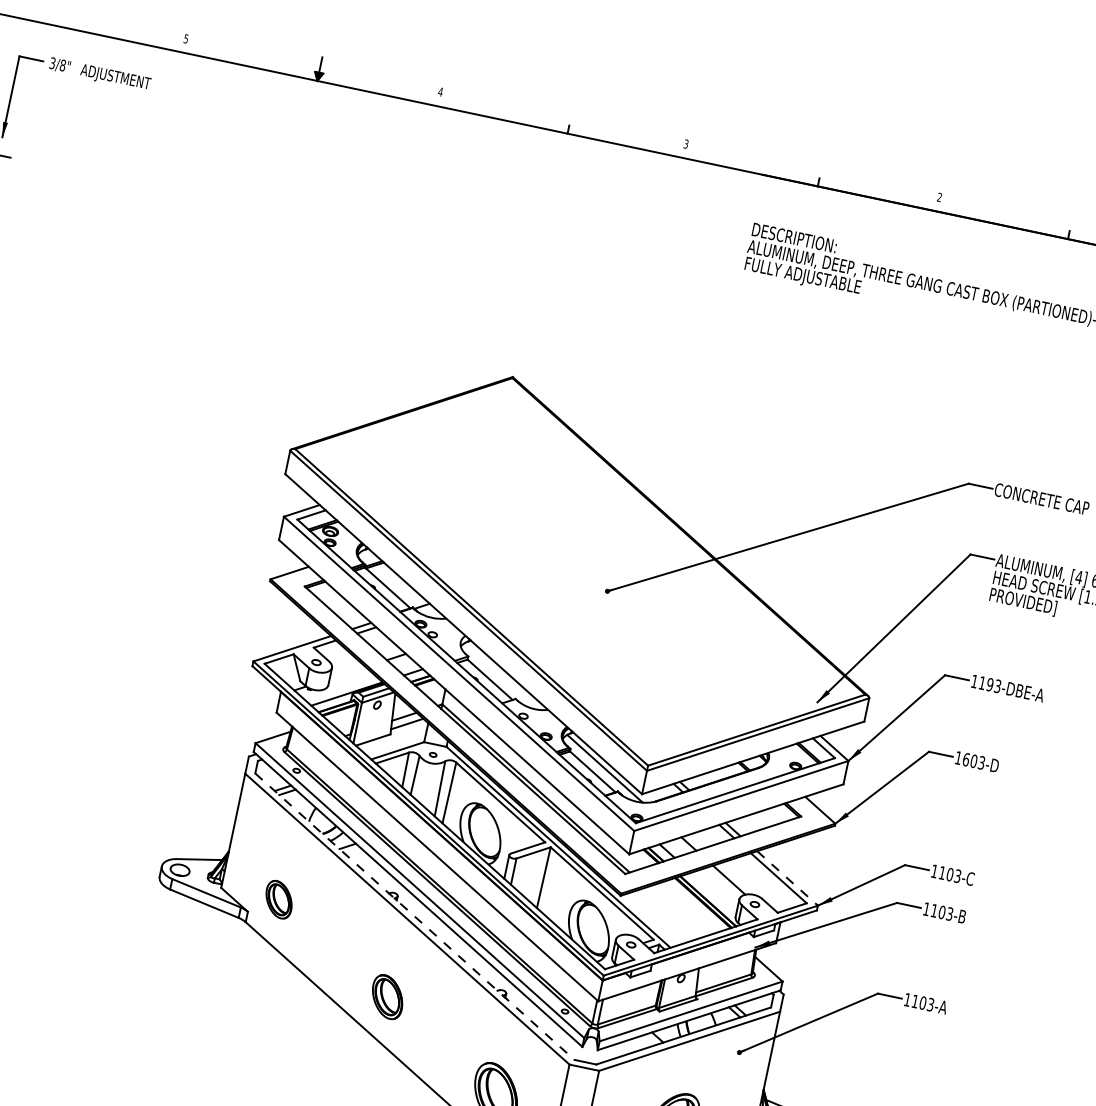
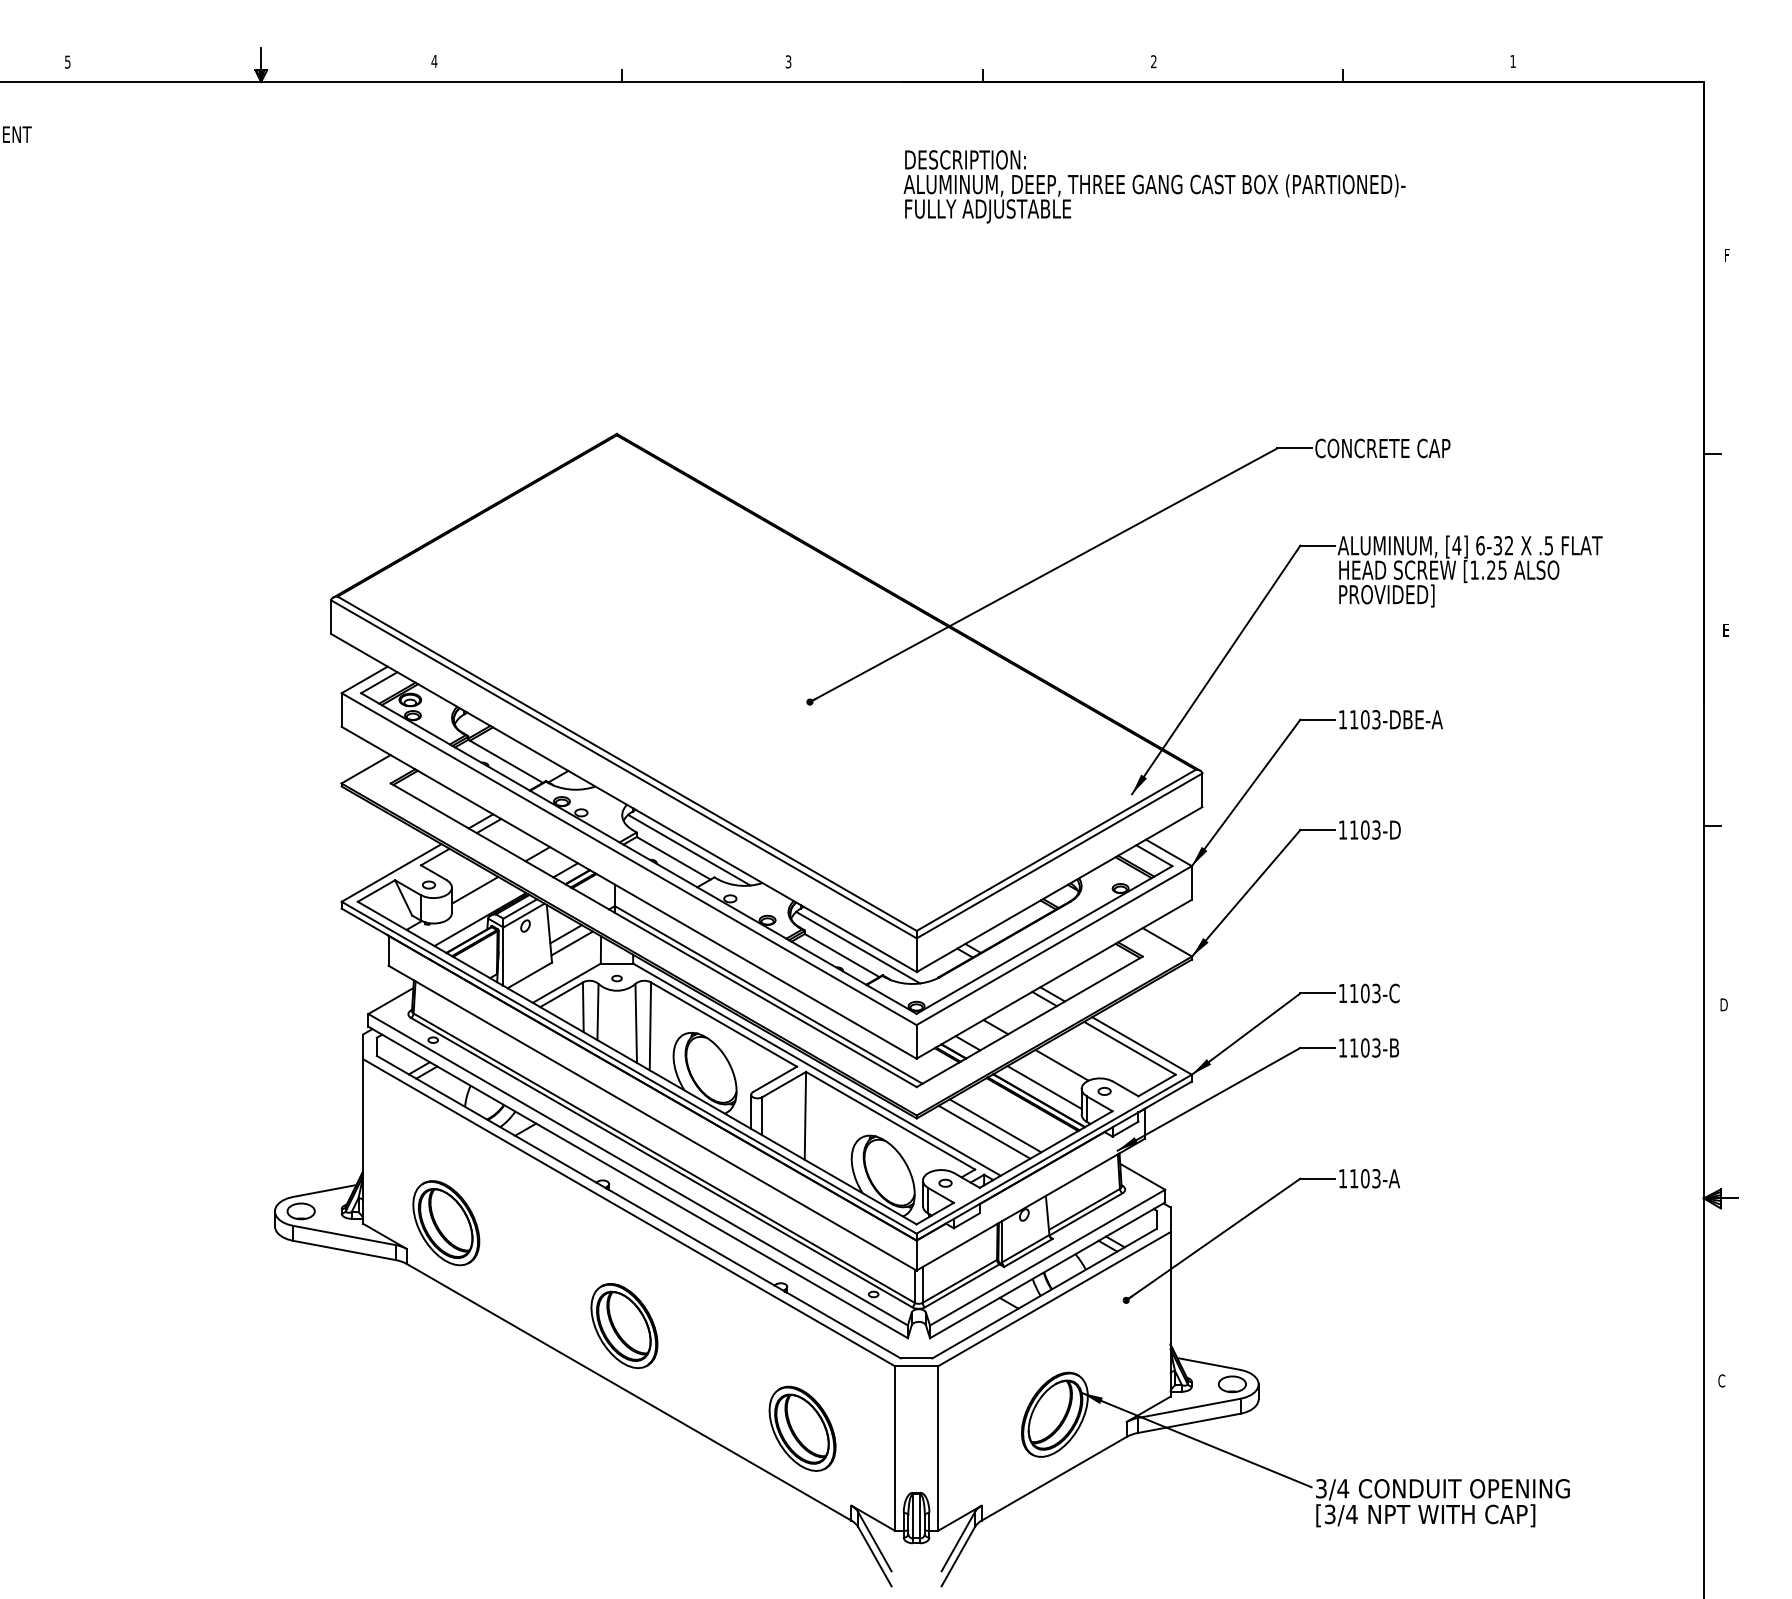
line: (348, 672) -> (475, 889), added
line: (502, 675) -> (689, 849), added
text: (989, 684) -> (1364, 719), 1193-DBE-A -> 1103-DBE-A
text: (965, 759) -> (1353, 829), 1603-D -> 1103-D
line: (787, 878) -> (1142, 1045), dashed -> solid
line: (713, 892) -> (1044, 1087), added
part: (279, 899) -> (446, 1223), size x1.67
line: (674, 912) -> (995, 1125), added
line: (665, 914) -> (984, 1131), added
line: (414, 916) -> (638, 1207), dashed -> solid
part: (387, 997) -> (624, 1326), size x1.43

